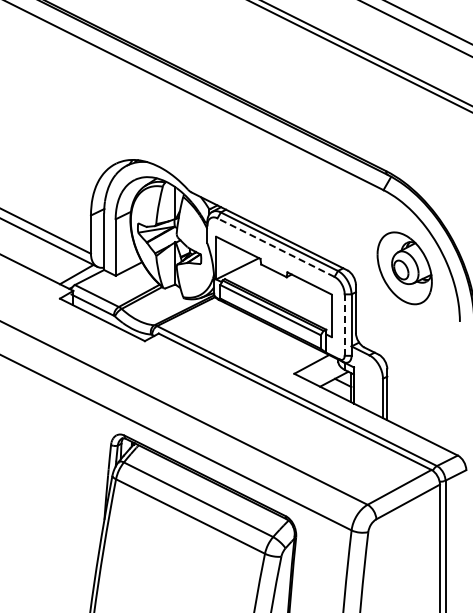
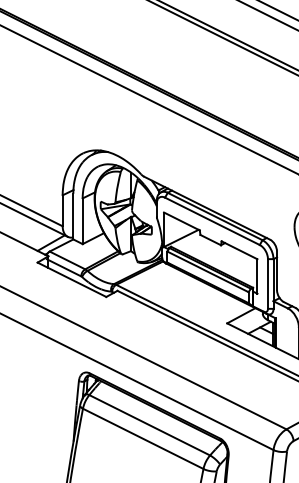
line: (275, 247) -> (211, 221), dashed -> solid
line: (344, 325) -> (267, 284), dashed -> solid

